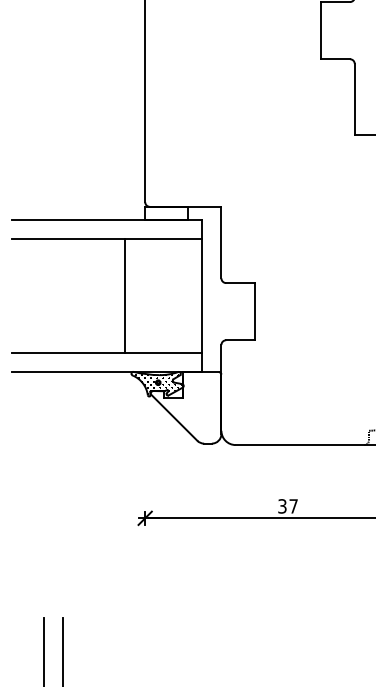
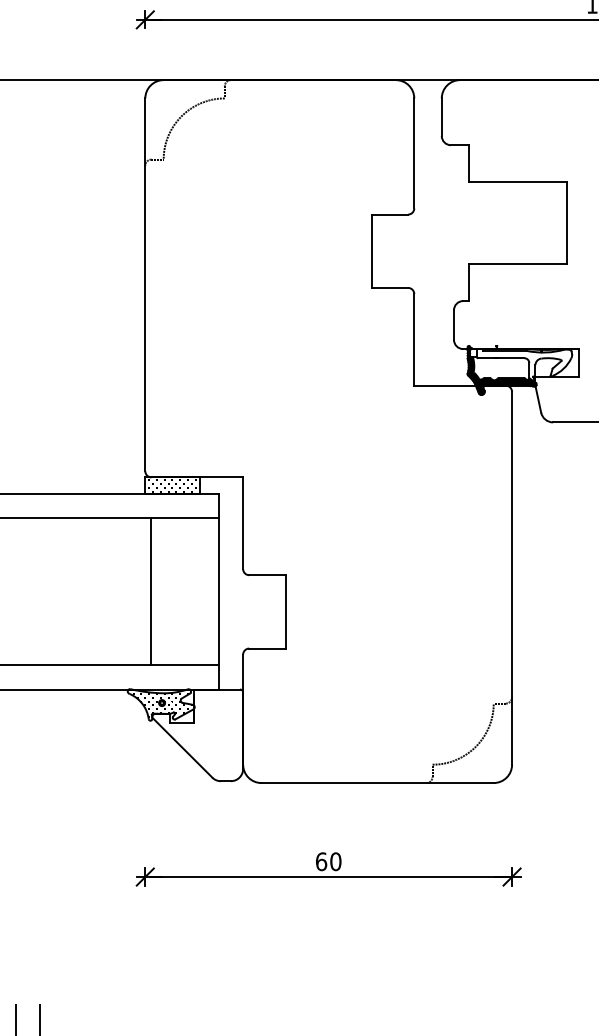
hatch: (166, 213) -> (172, 485), added
line: (125, 295) -> (151, 591), moved
text: (287, 506) -> (328, 861), 37 -> 60

